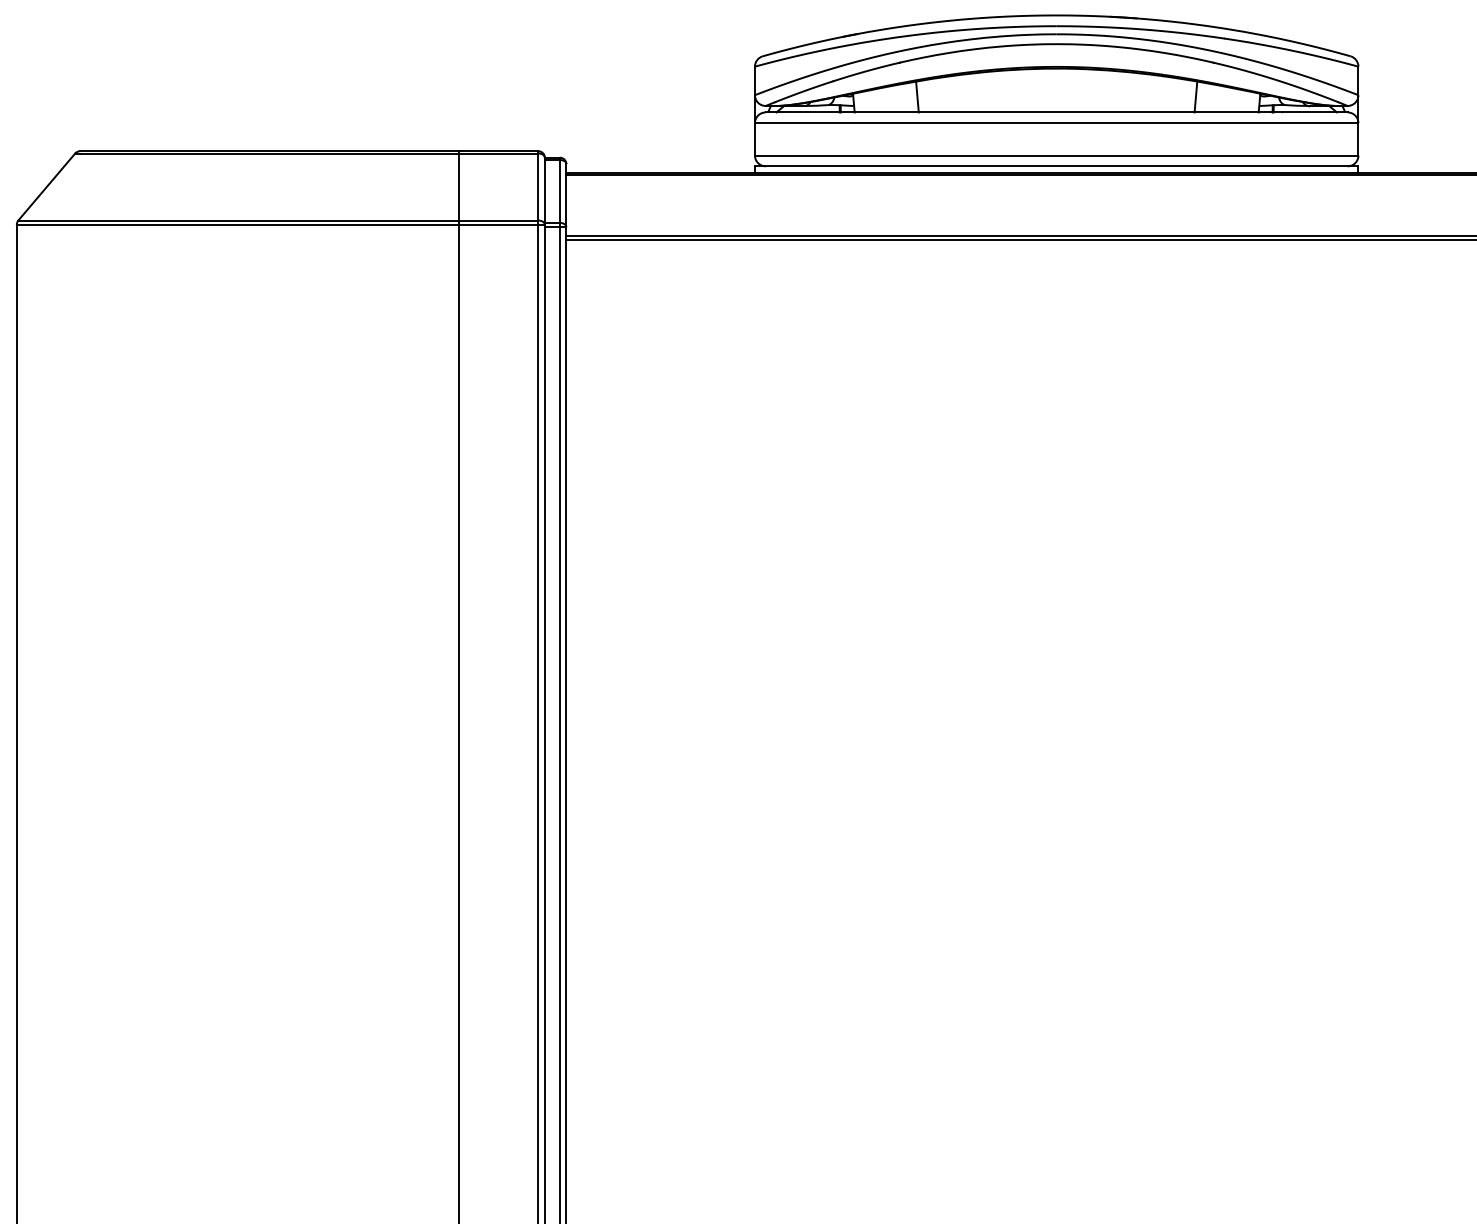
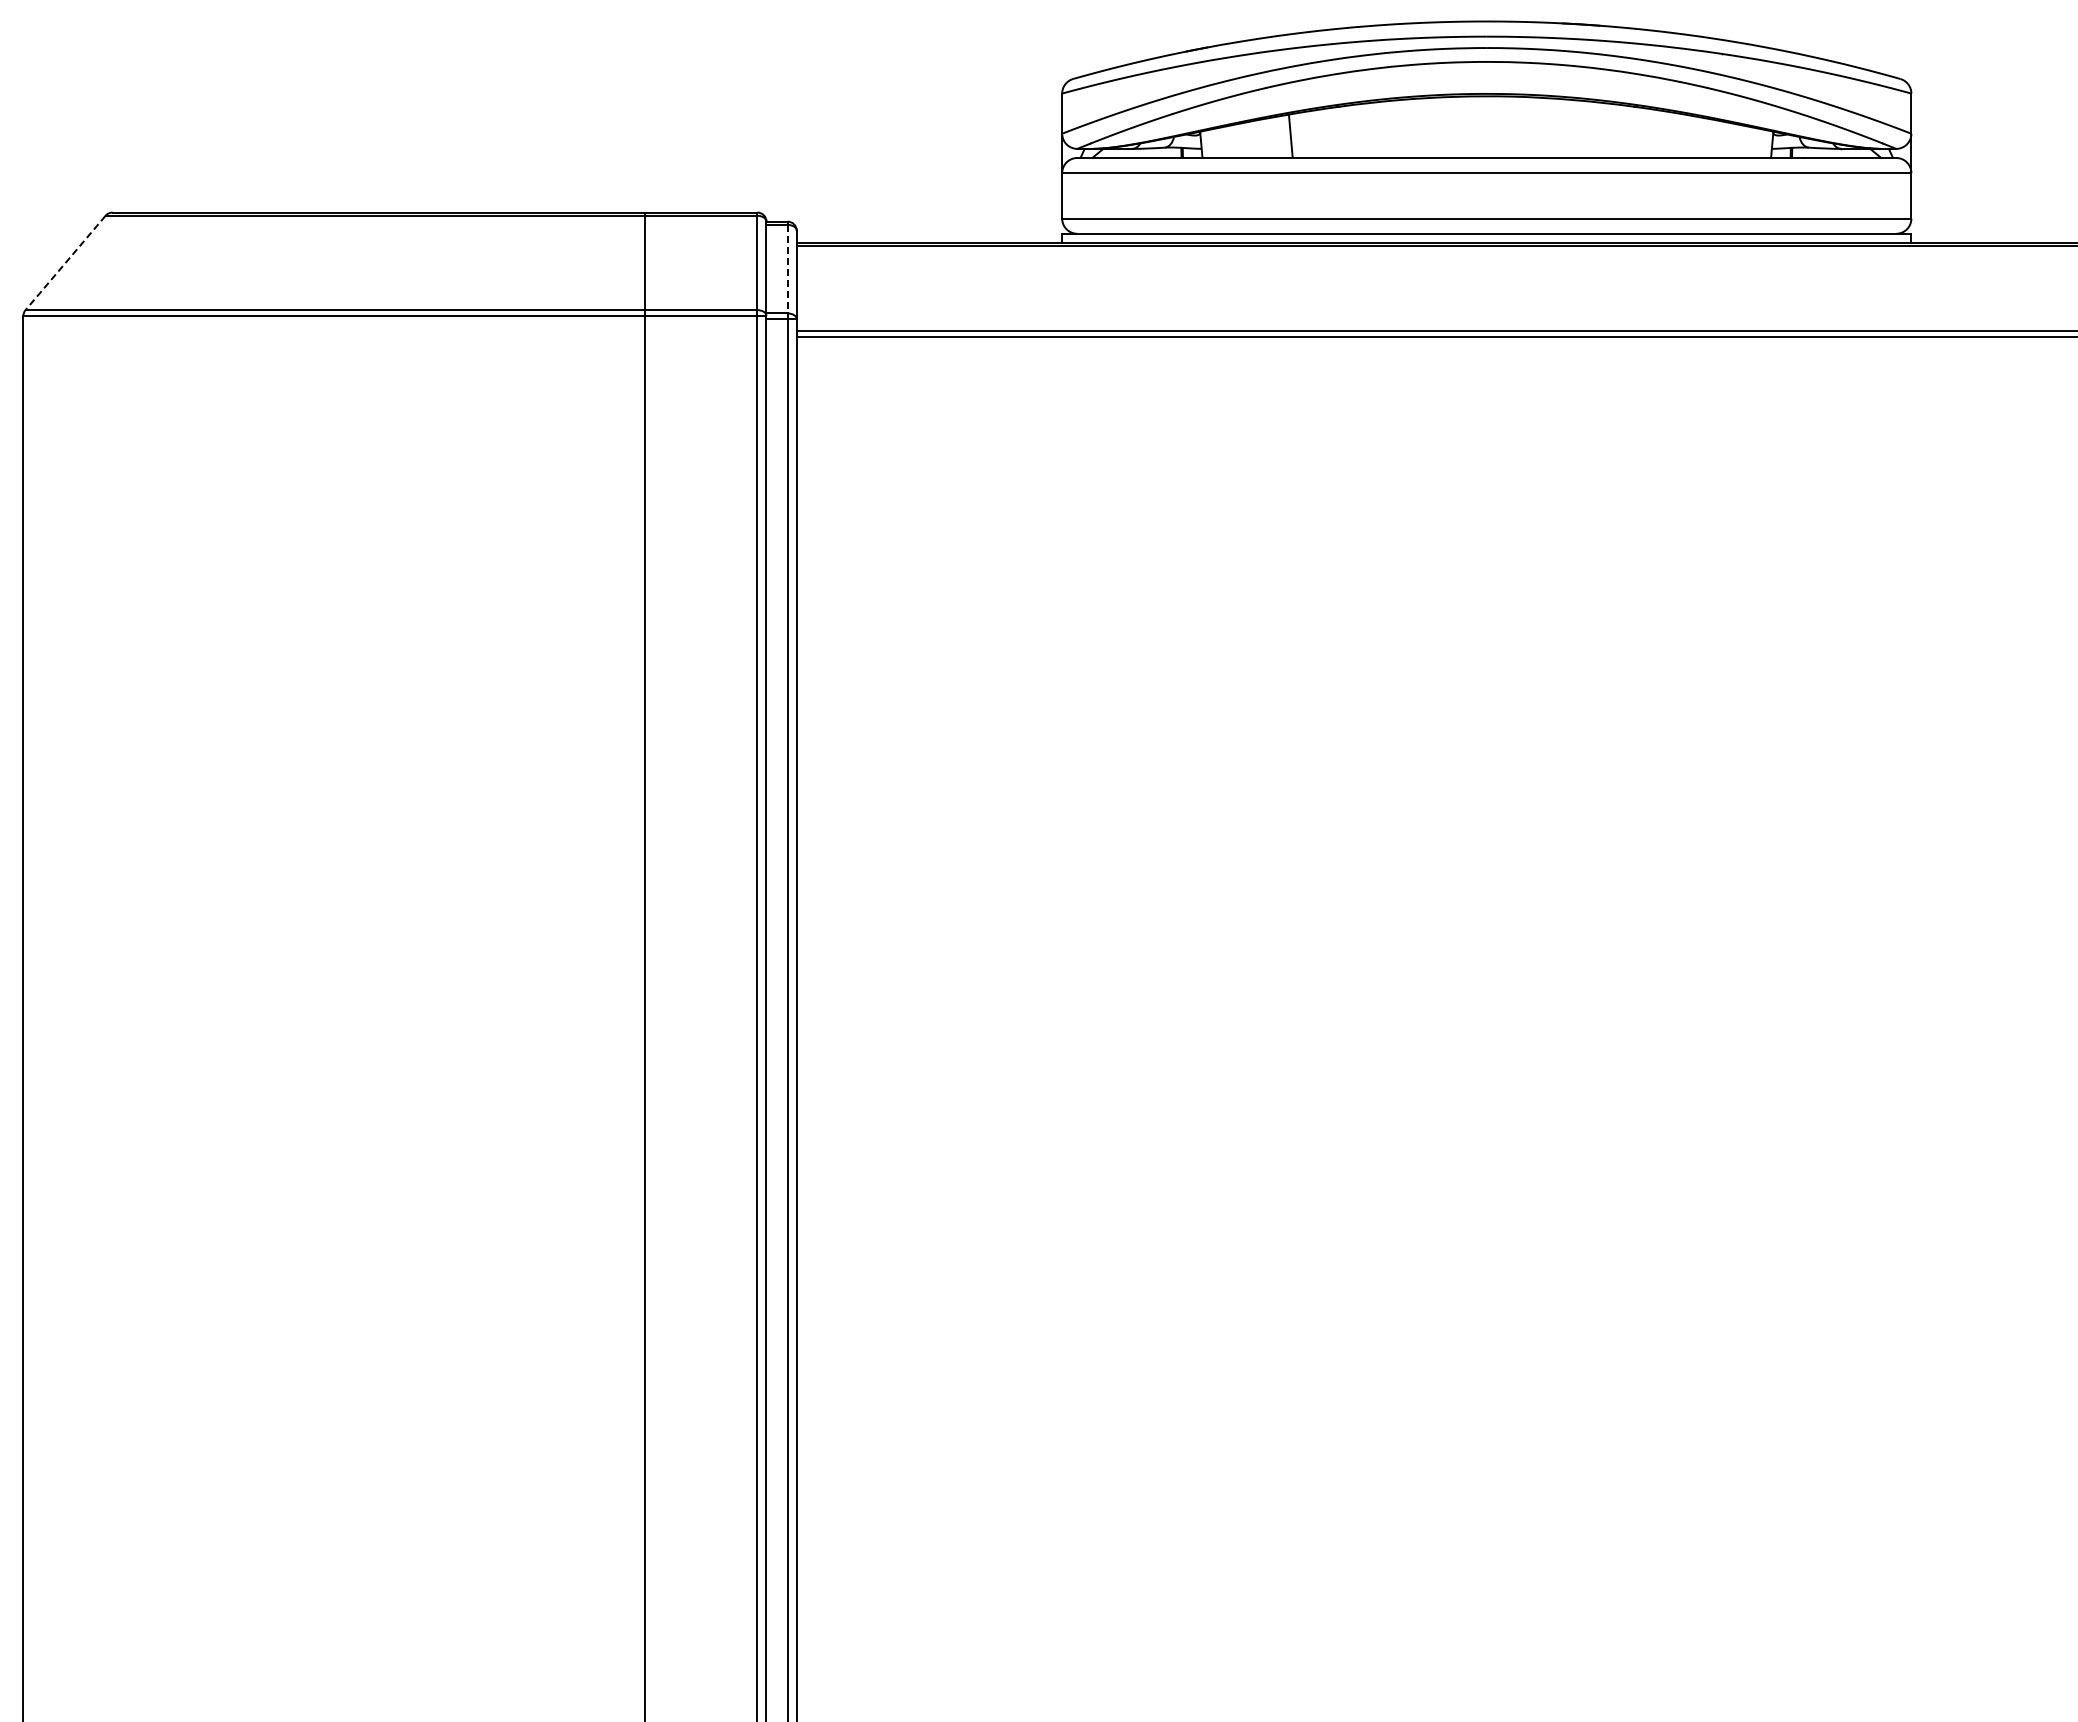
line: (1195, 96) -> (1682, 135), removed
line: (46, 186) -> (65, 262), solid -> dashed
line: (559, 191) -> (787, 269), solid -> dashed

